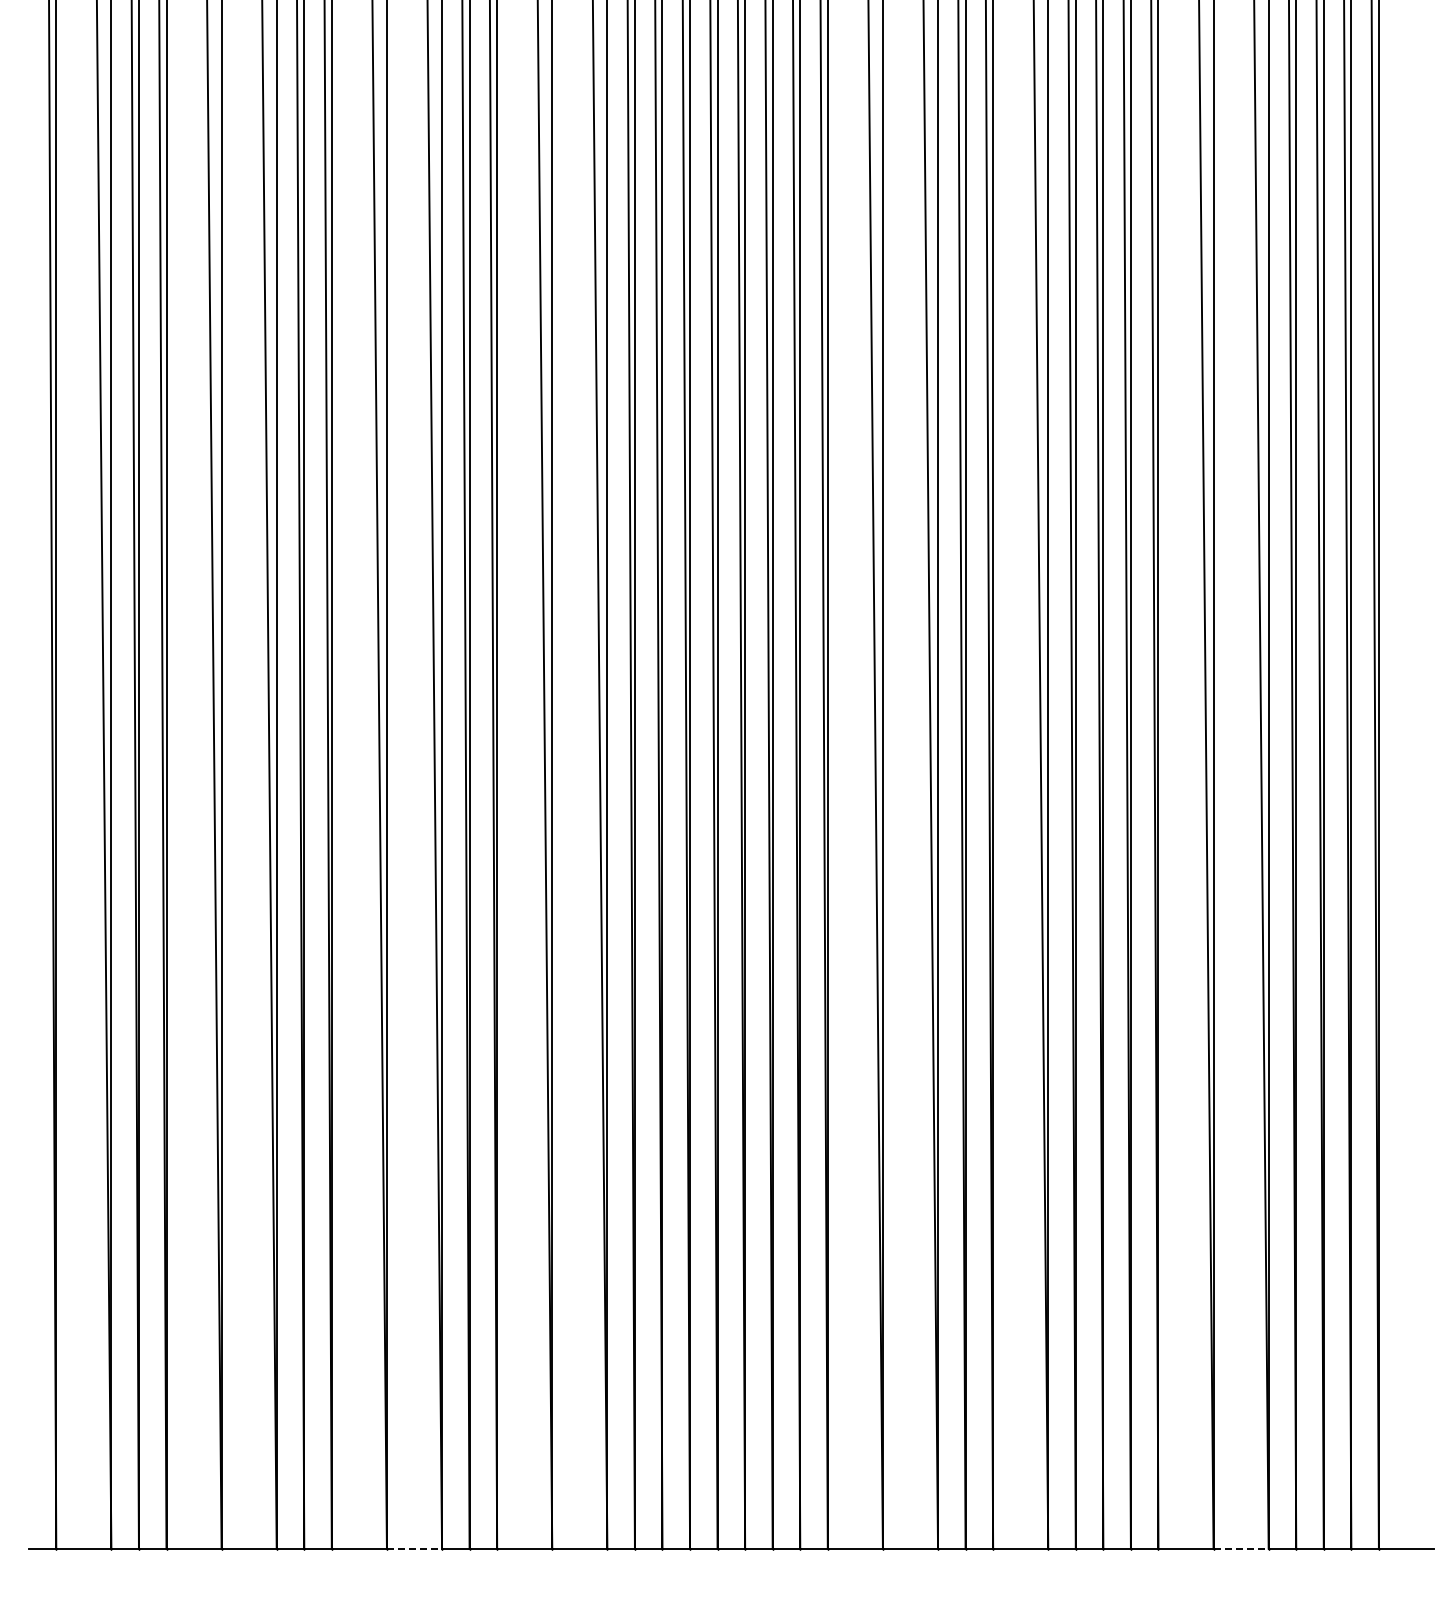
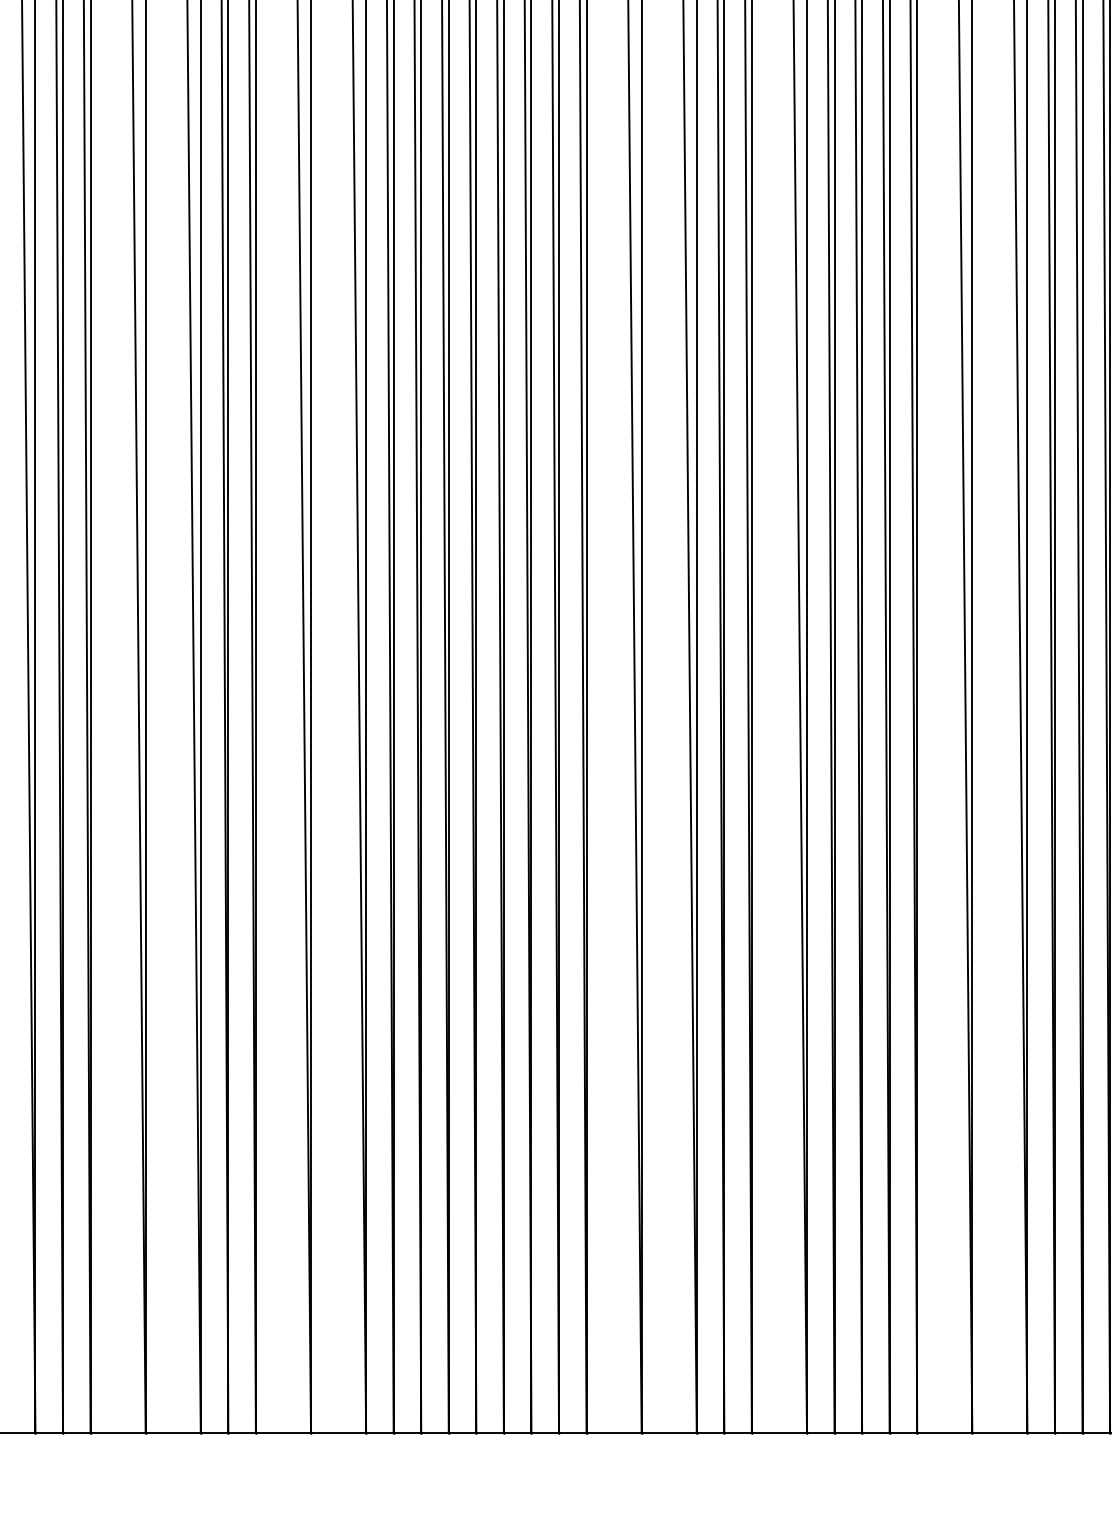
line: (414, 1548) -> (173, 1433), dashed -> solid
line: (1241, 1548) -> (1000, 1433), dashed -> solid

